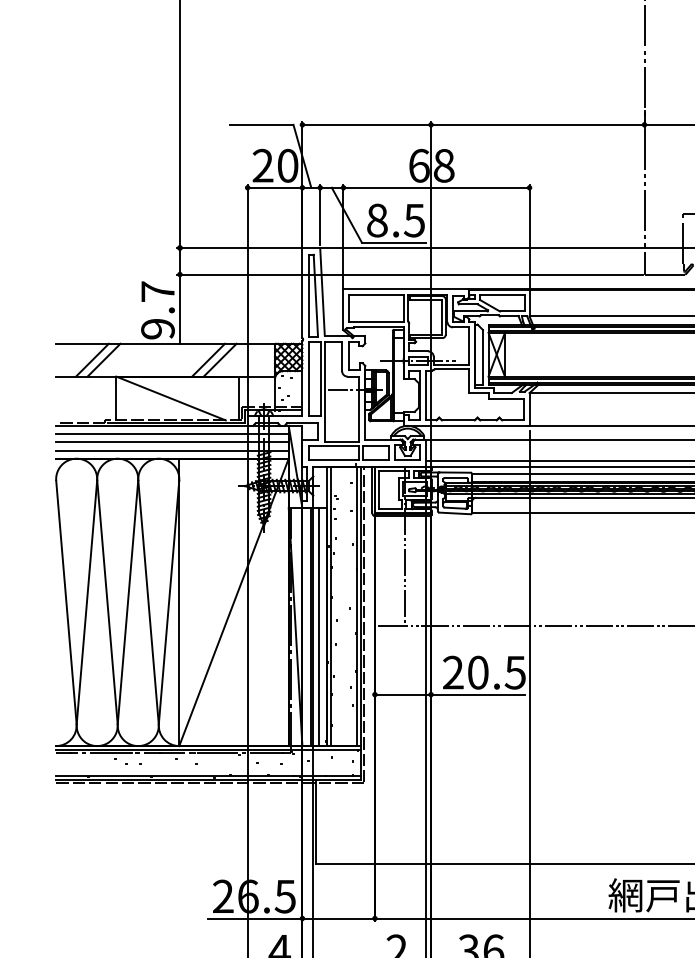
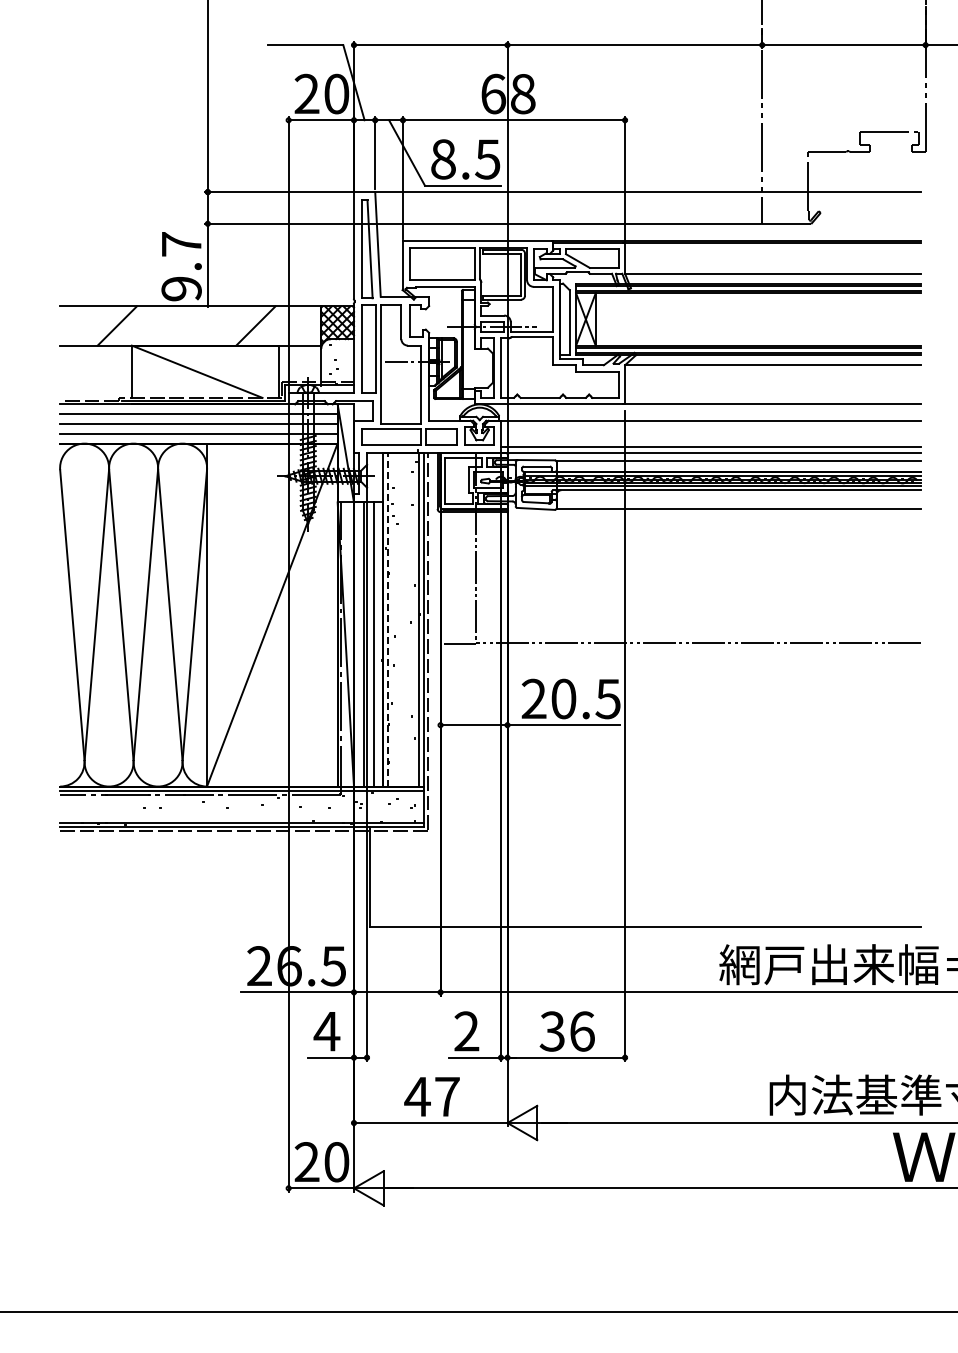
line: (92, 359) -> (103, 325), removed
line: (208, 359) -> (241, 325), removed
line: (331, 606) -> (388, 620), solid -> dashed

